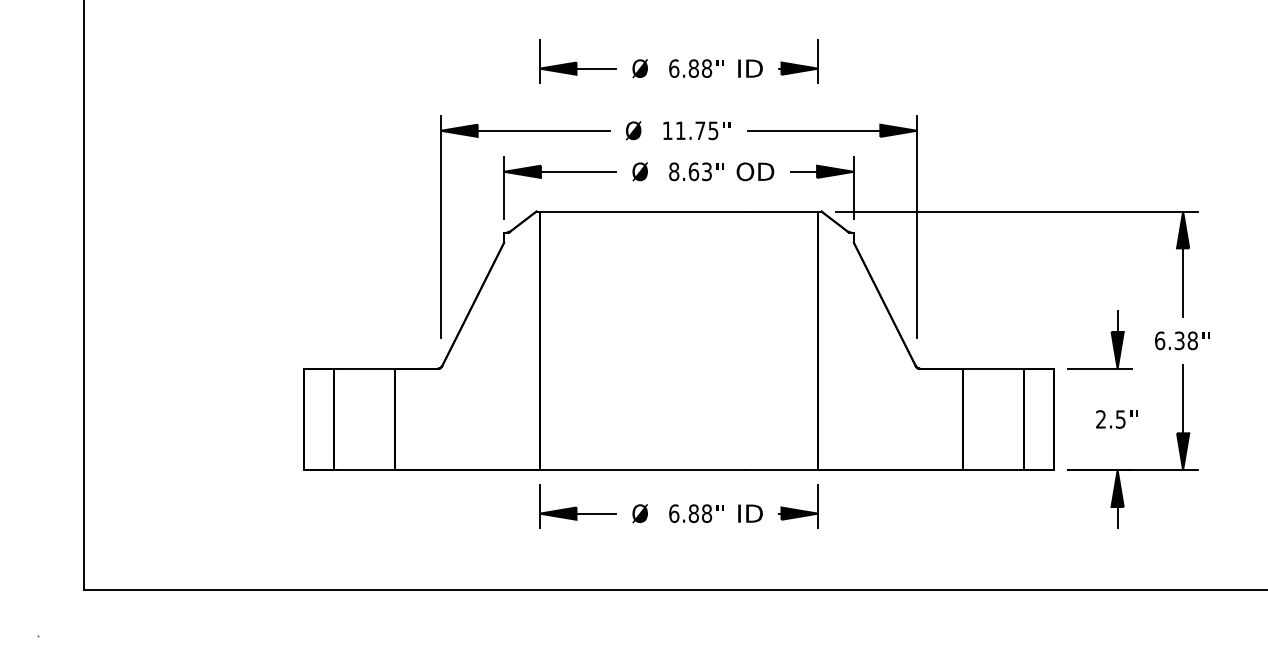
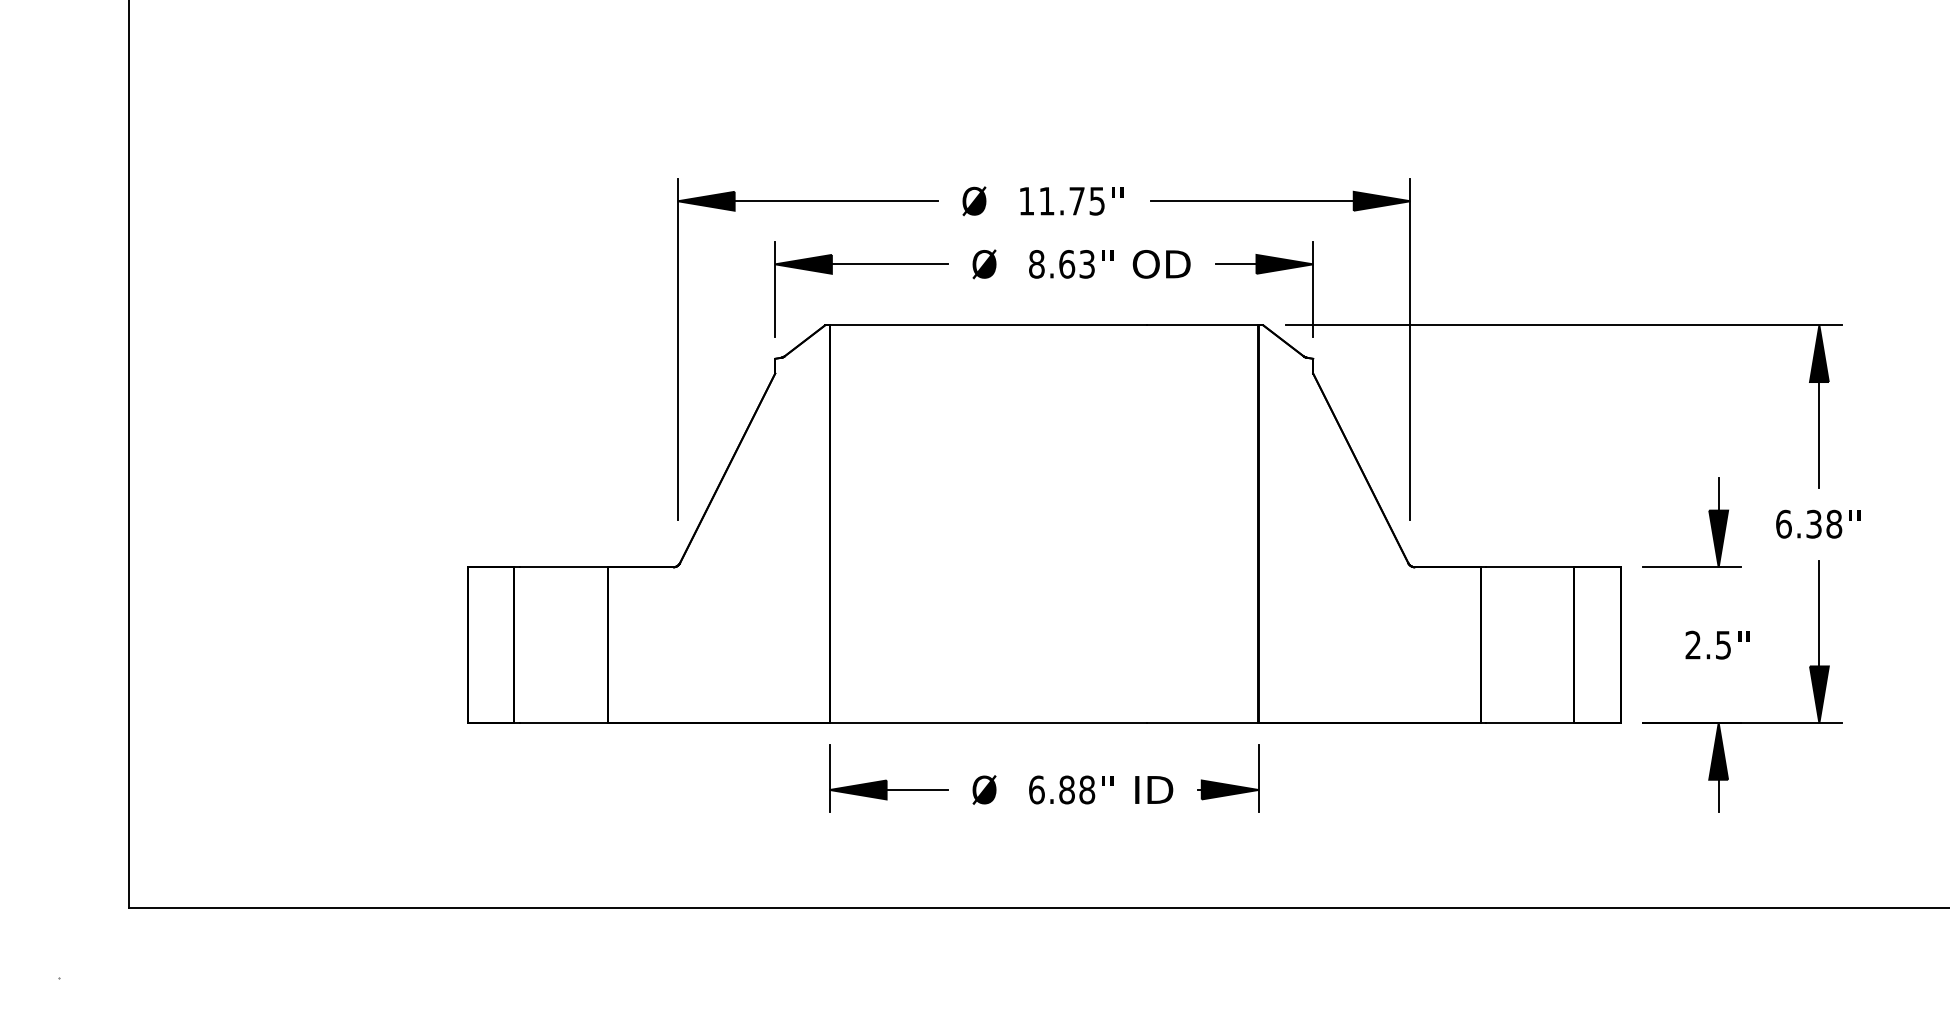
part: (678, 61) -> (1043, 94), removed

